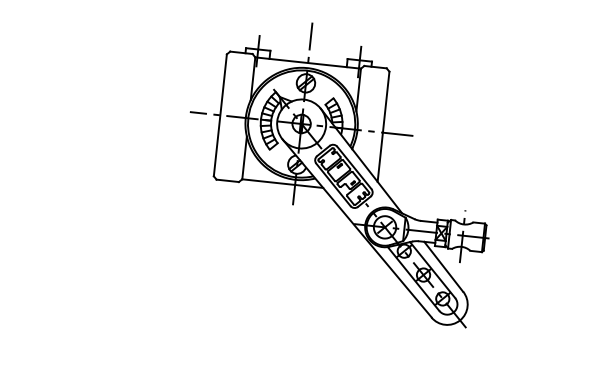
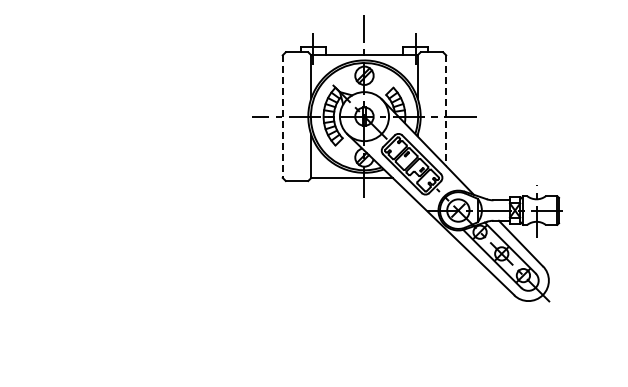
line: (220, 116) -> (282, 117), solid -> dashed
line: (383, 127) -> (446, 111), solid -> dashed

